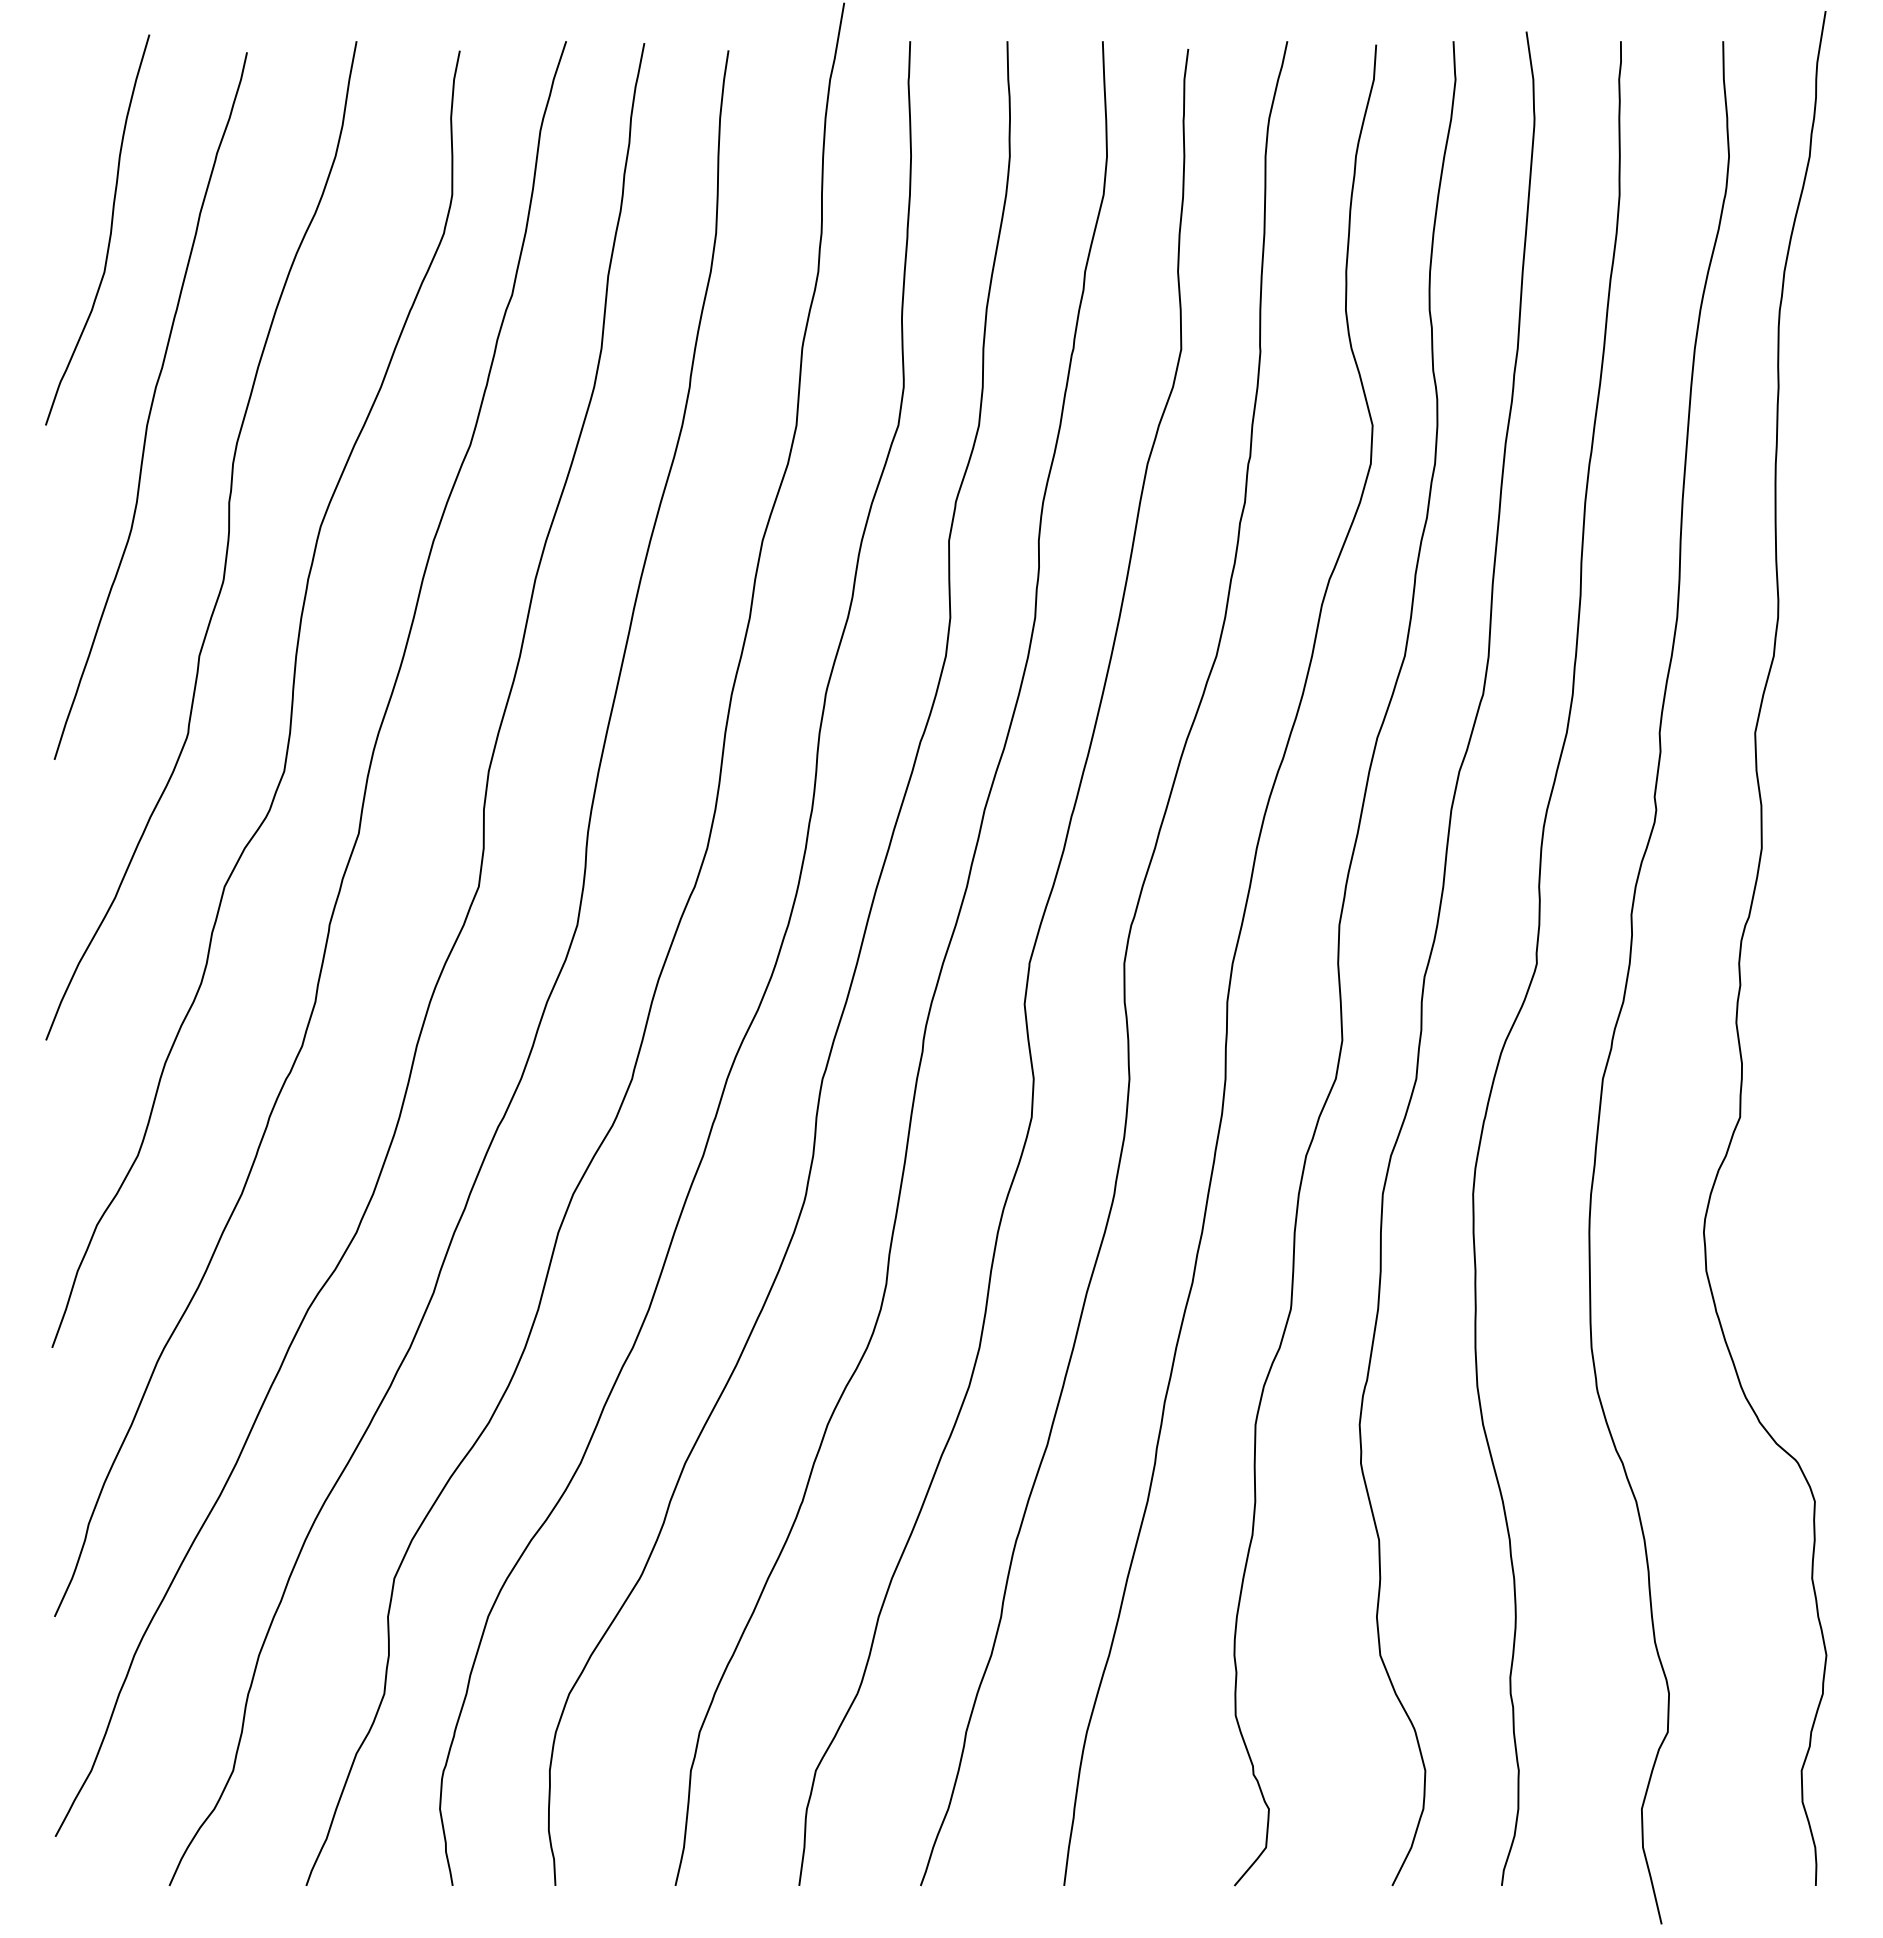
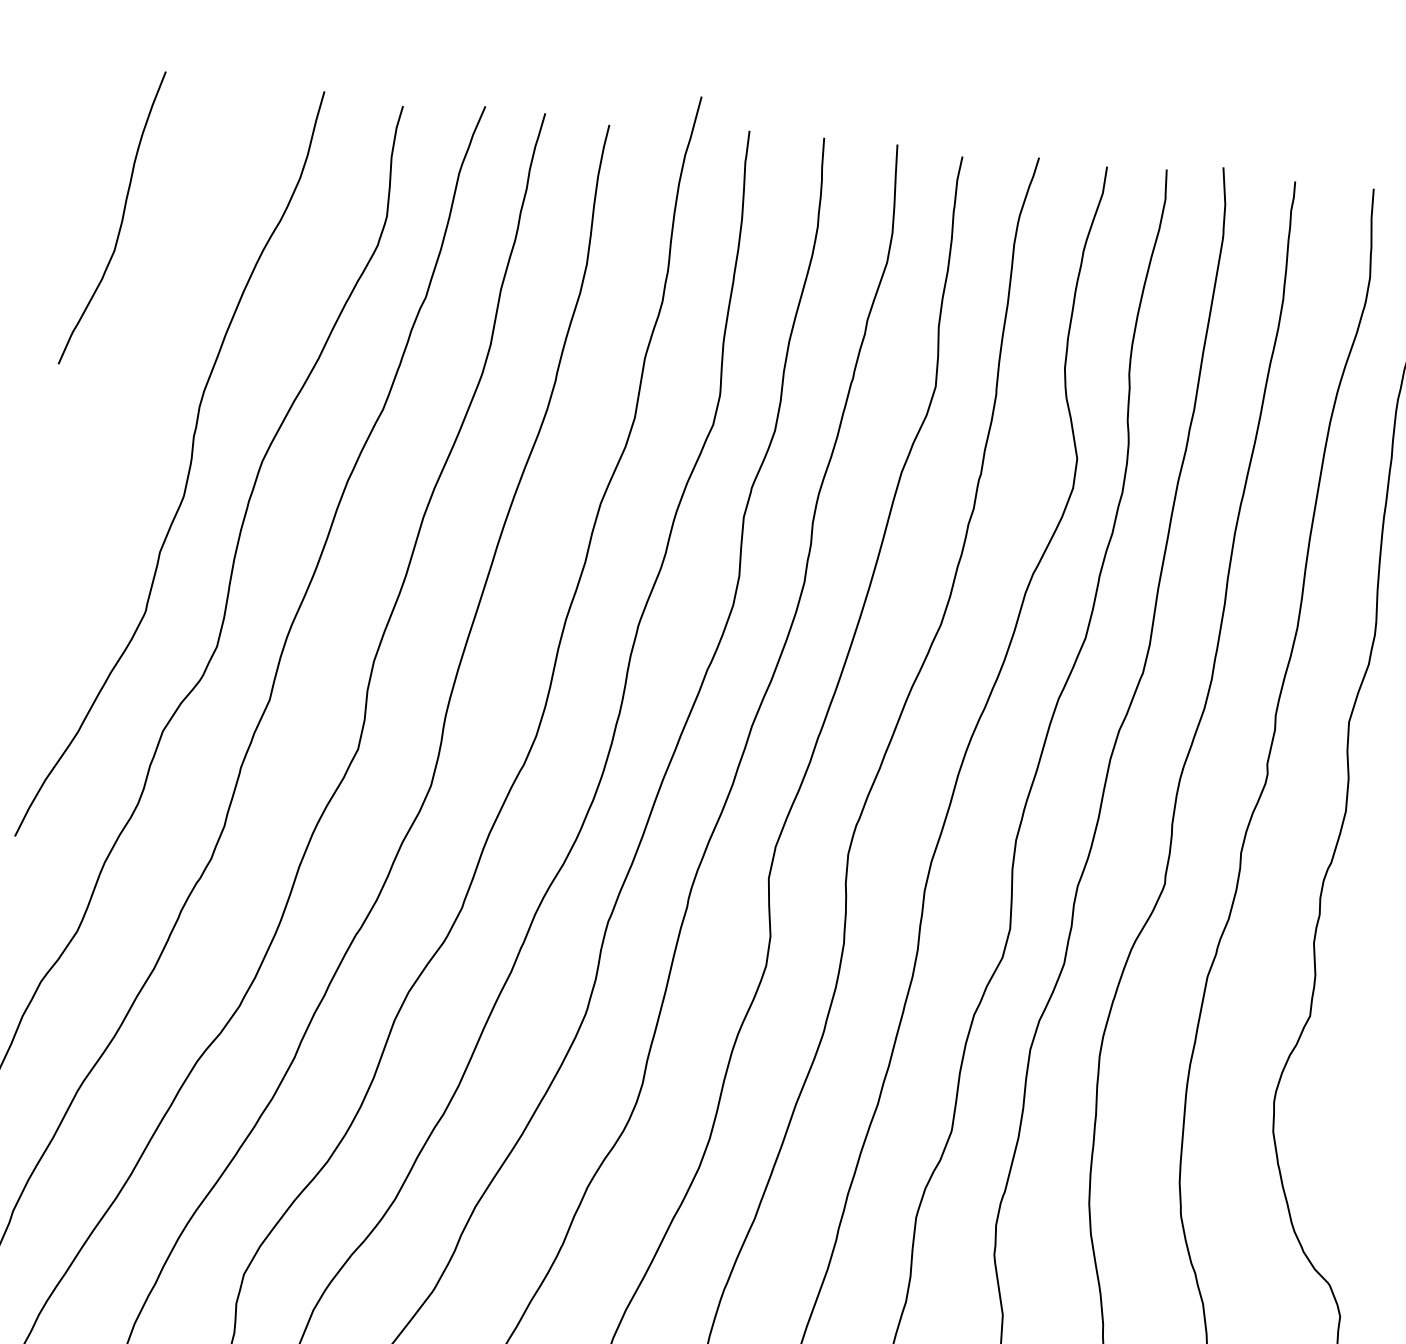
curve: (150, 405) -> (140, 356), removed

